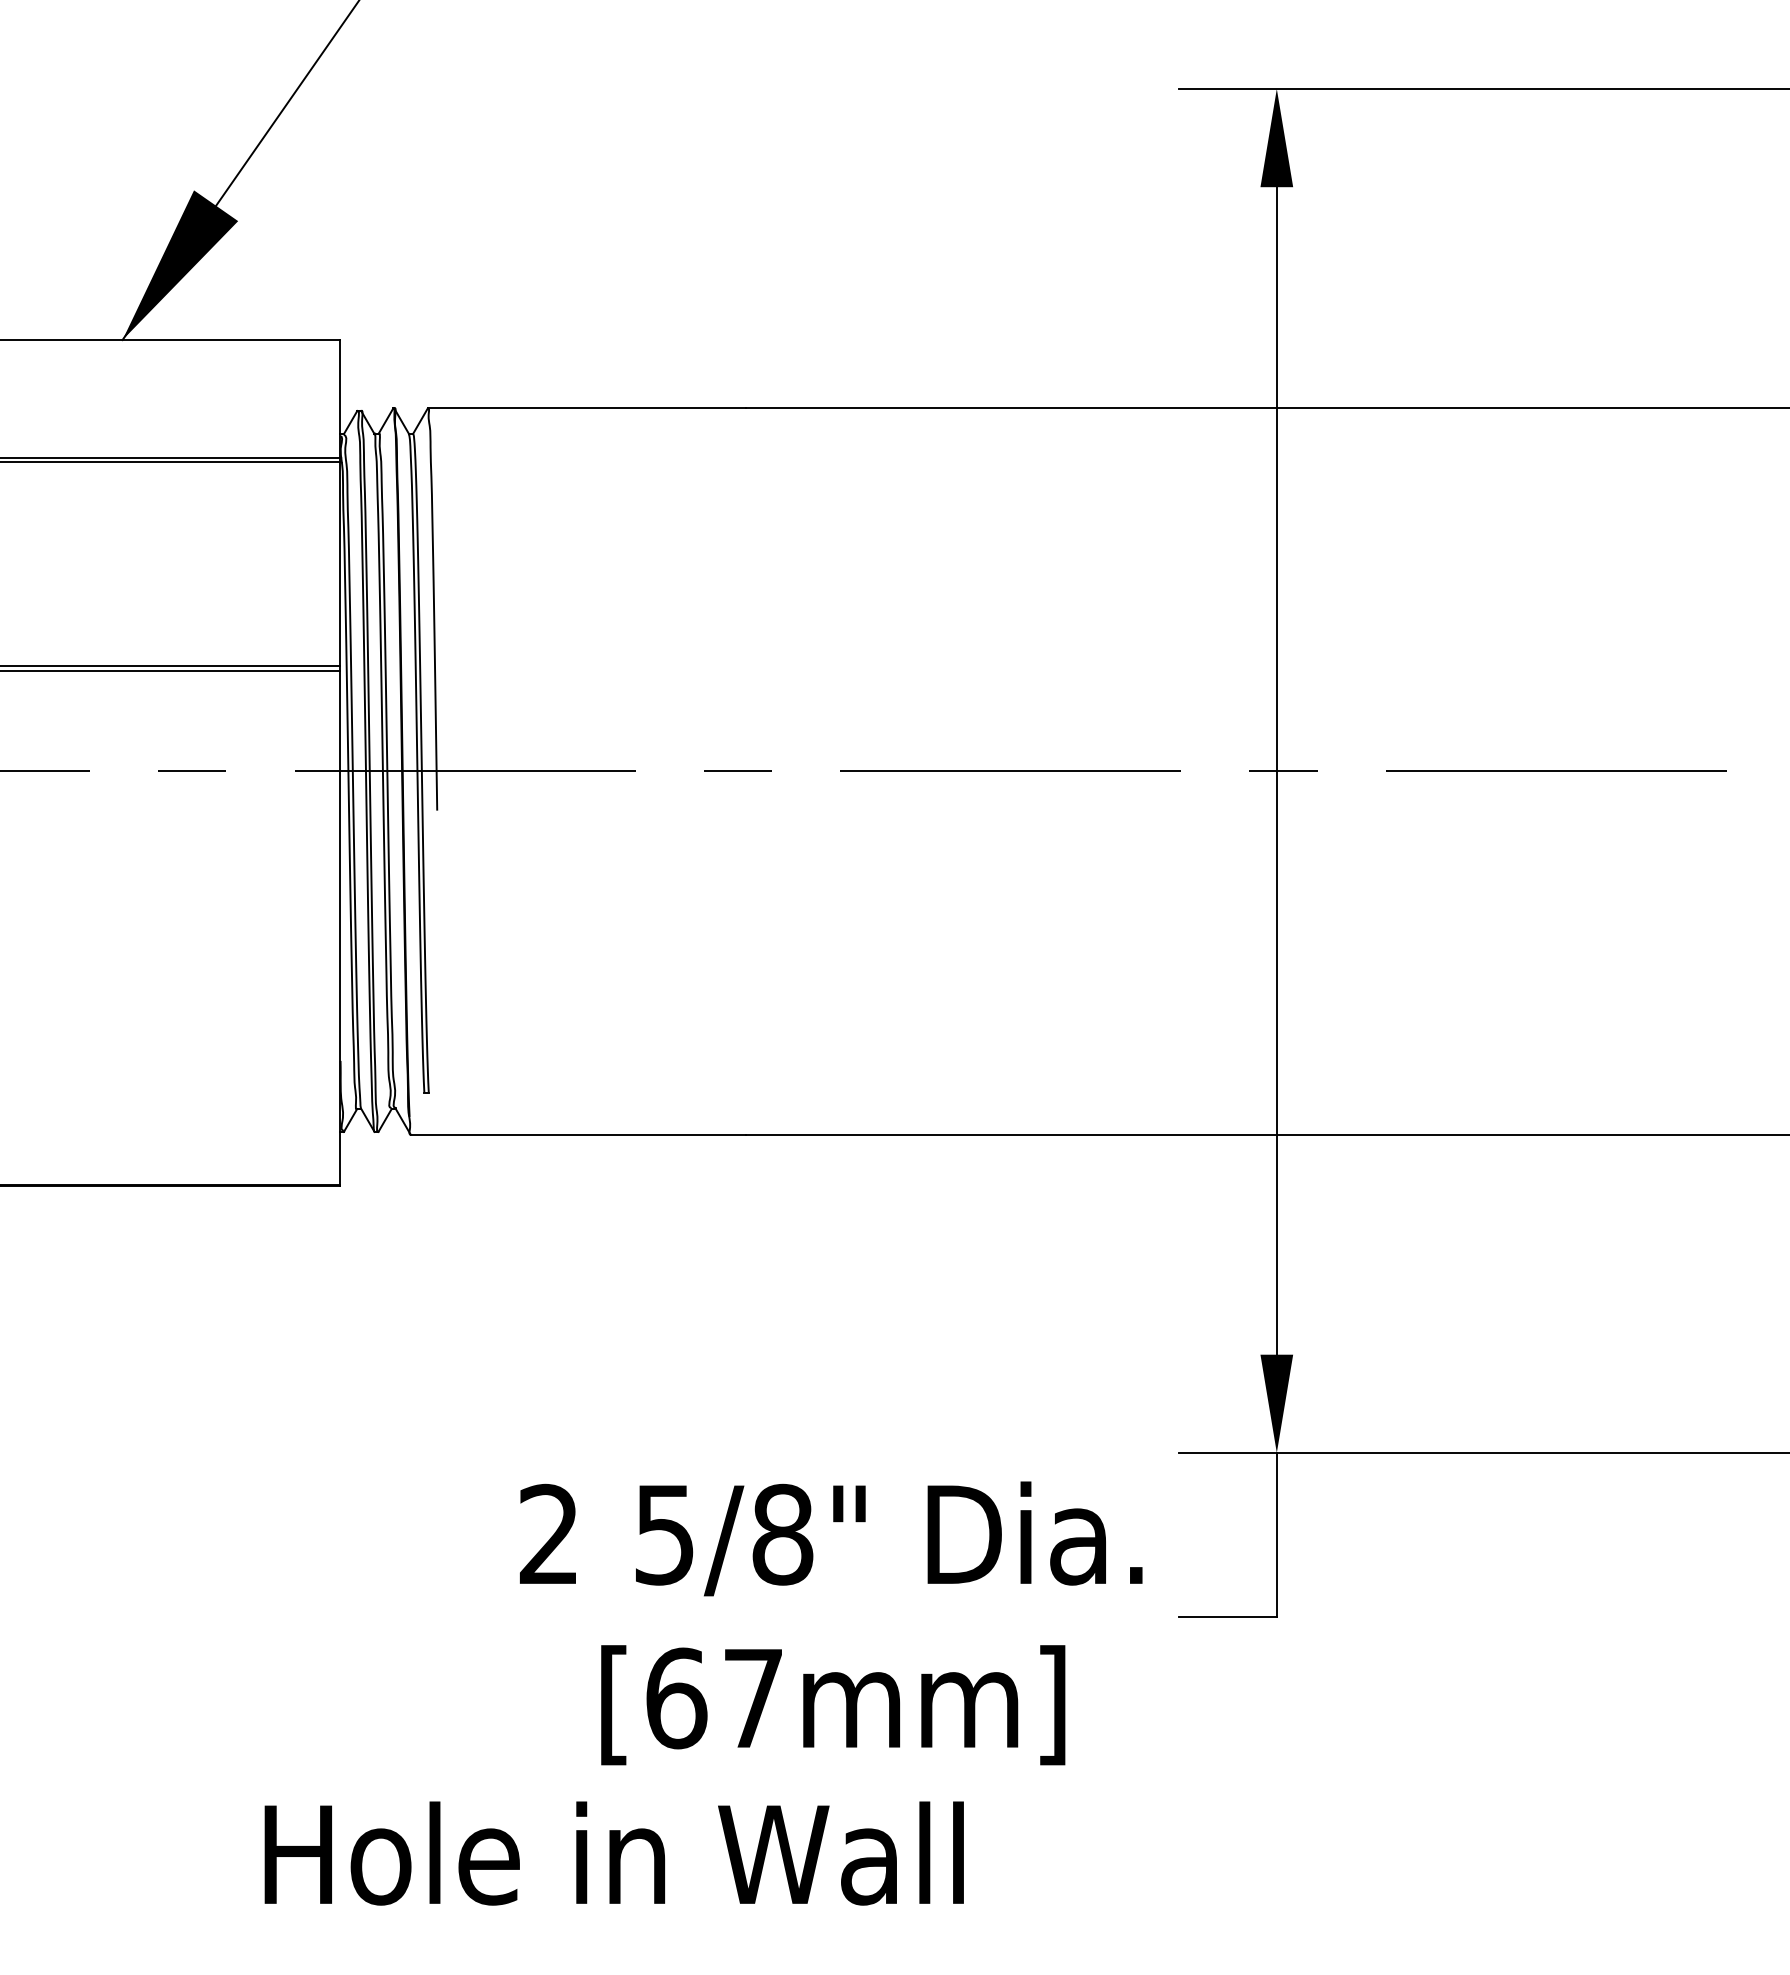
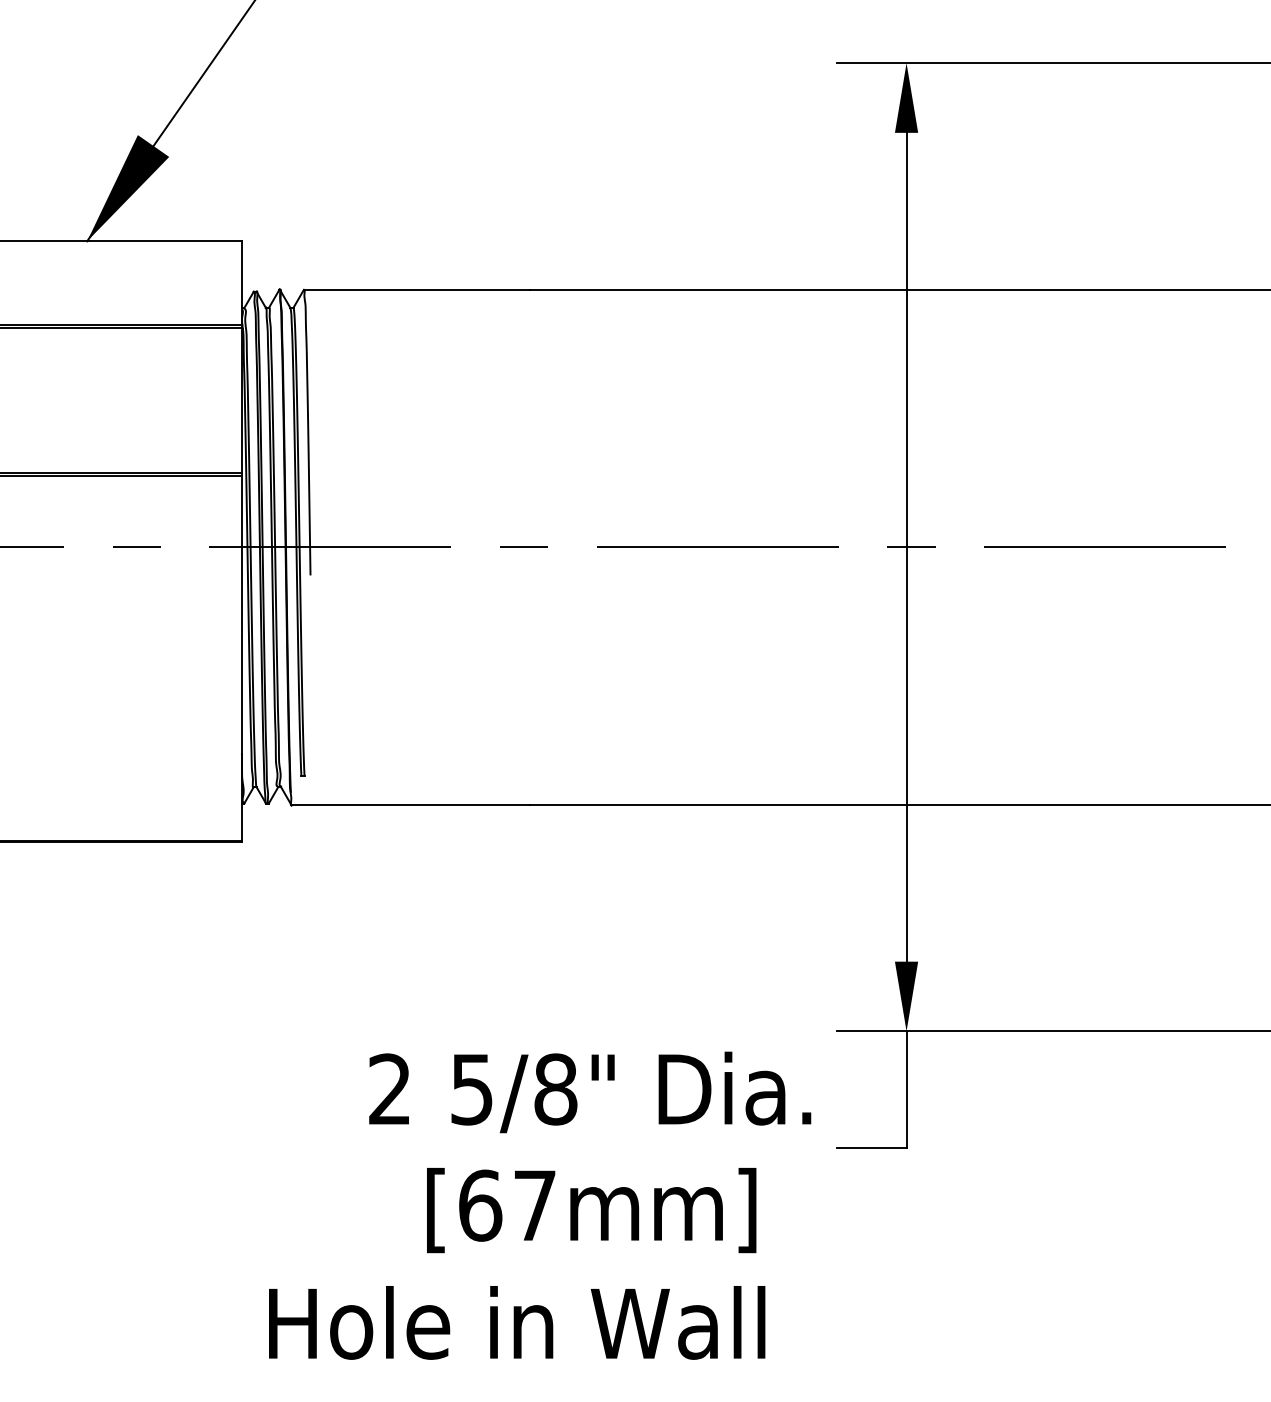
text: (613, 1853) -> (516, 1322), moved

